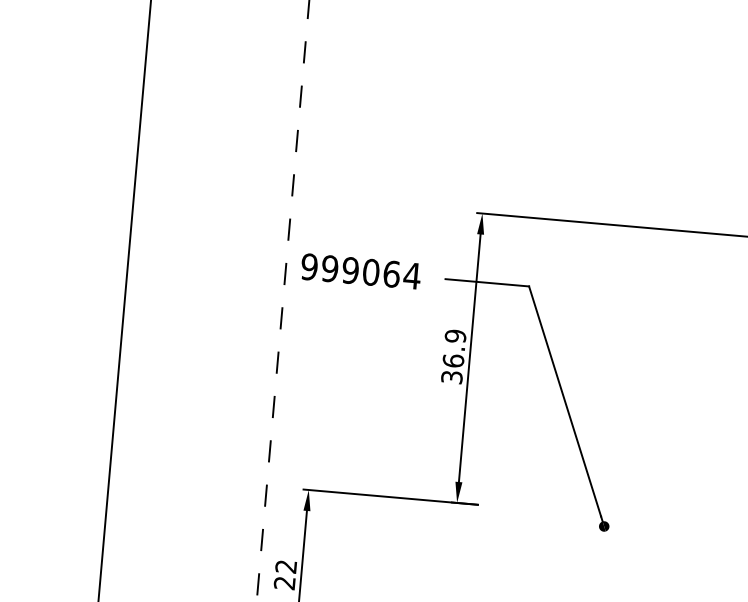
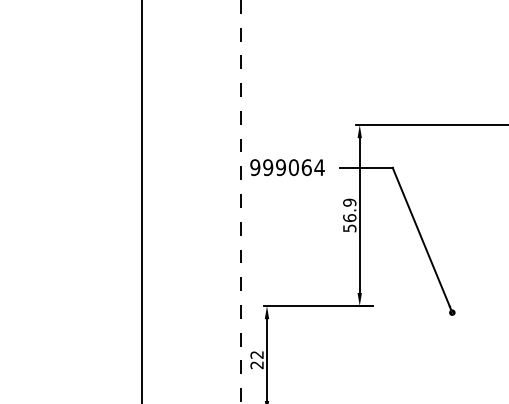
text: (451, 375) -> (349, 227), 36.9 -> 56.9

